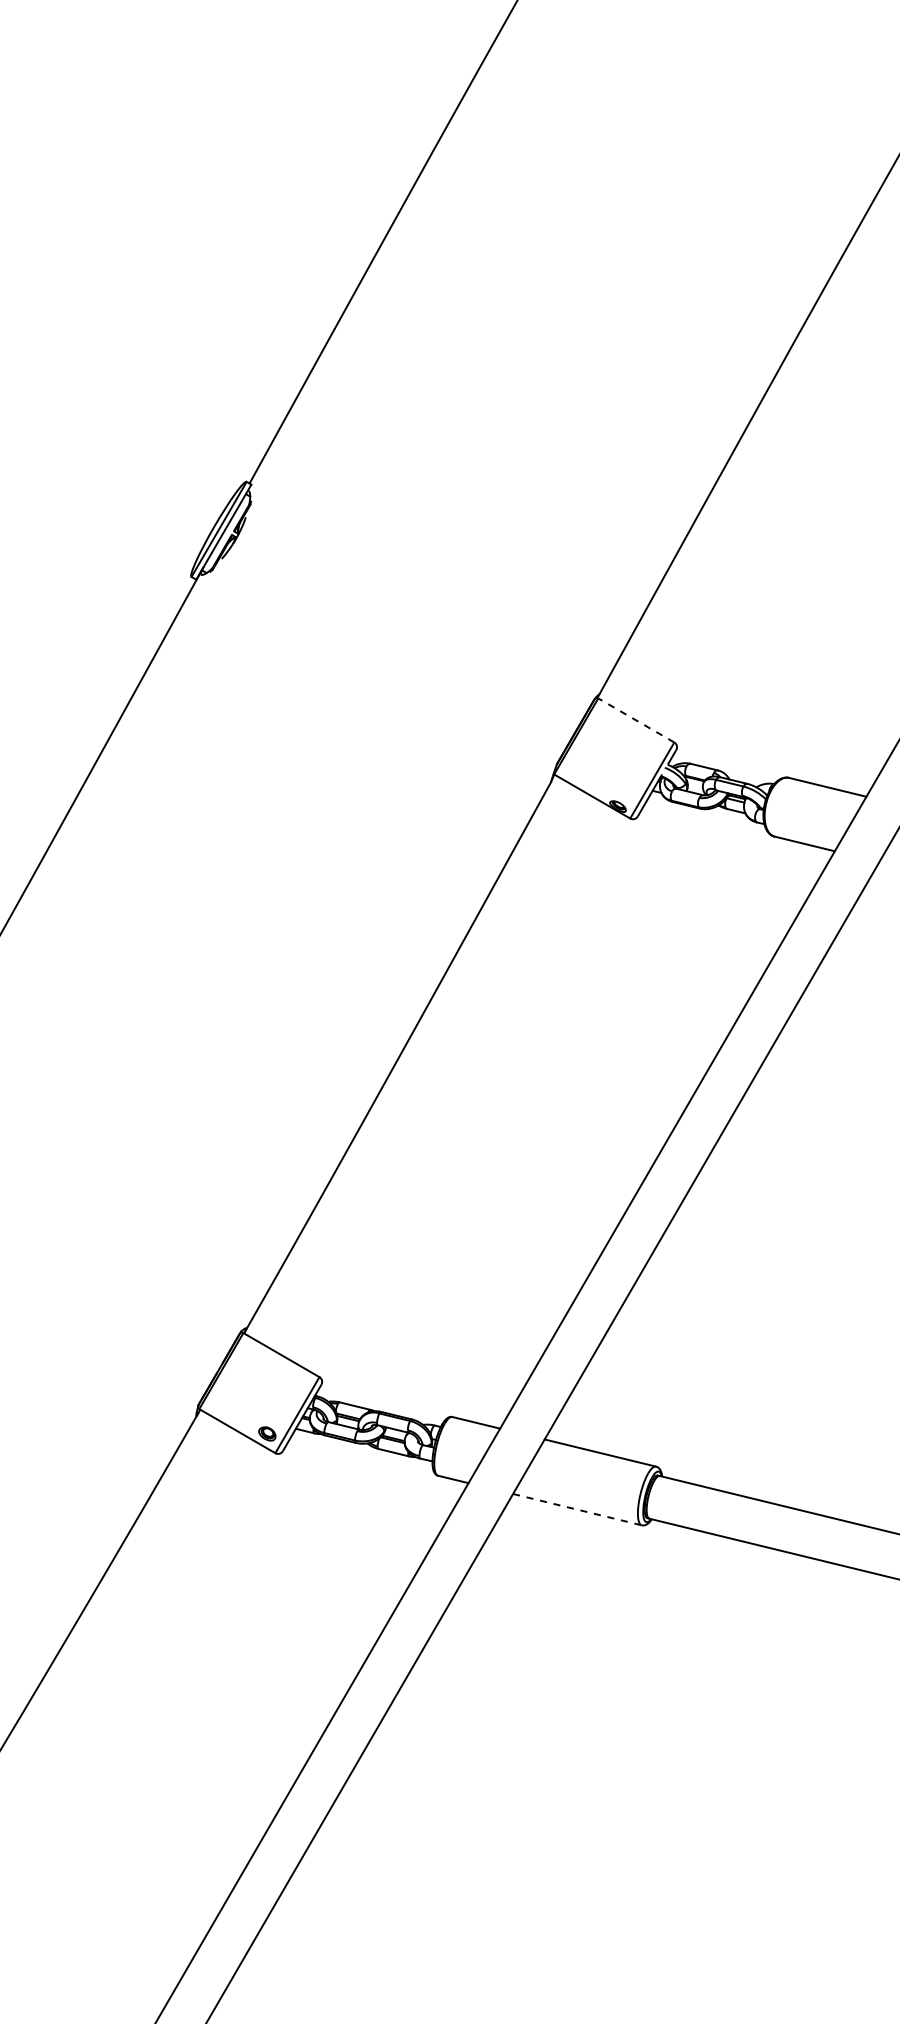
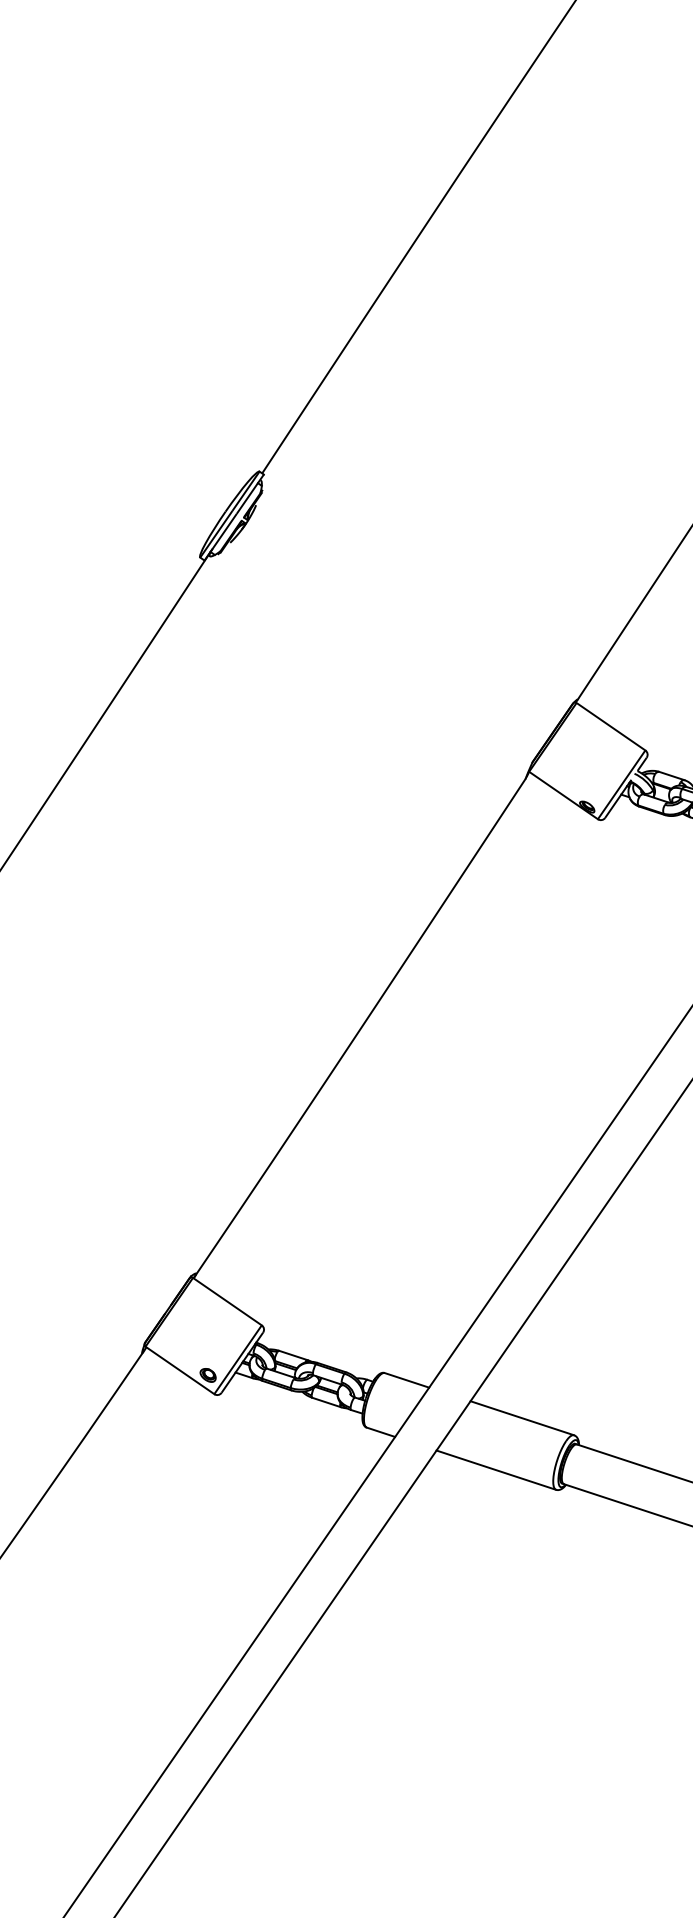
line: (636, 720) -> (611, 726), dashed -> solid
line: (577, 1509) -> (496, 1470), dashed -> solid

